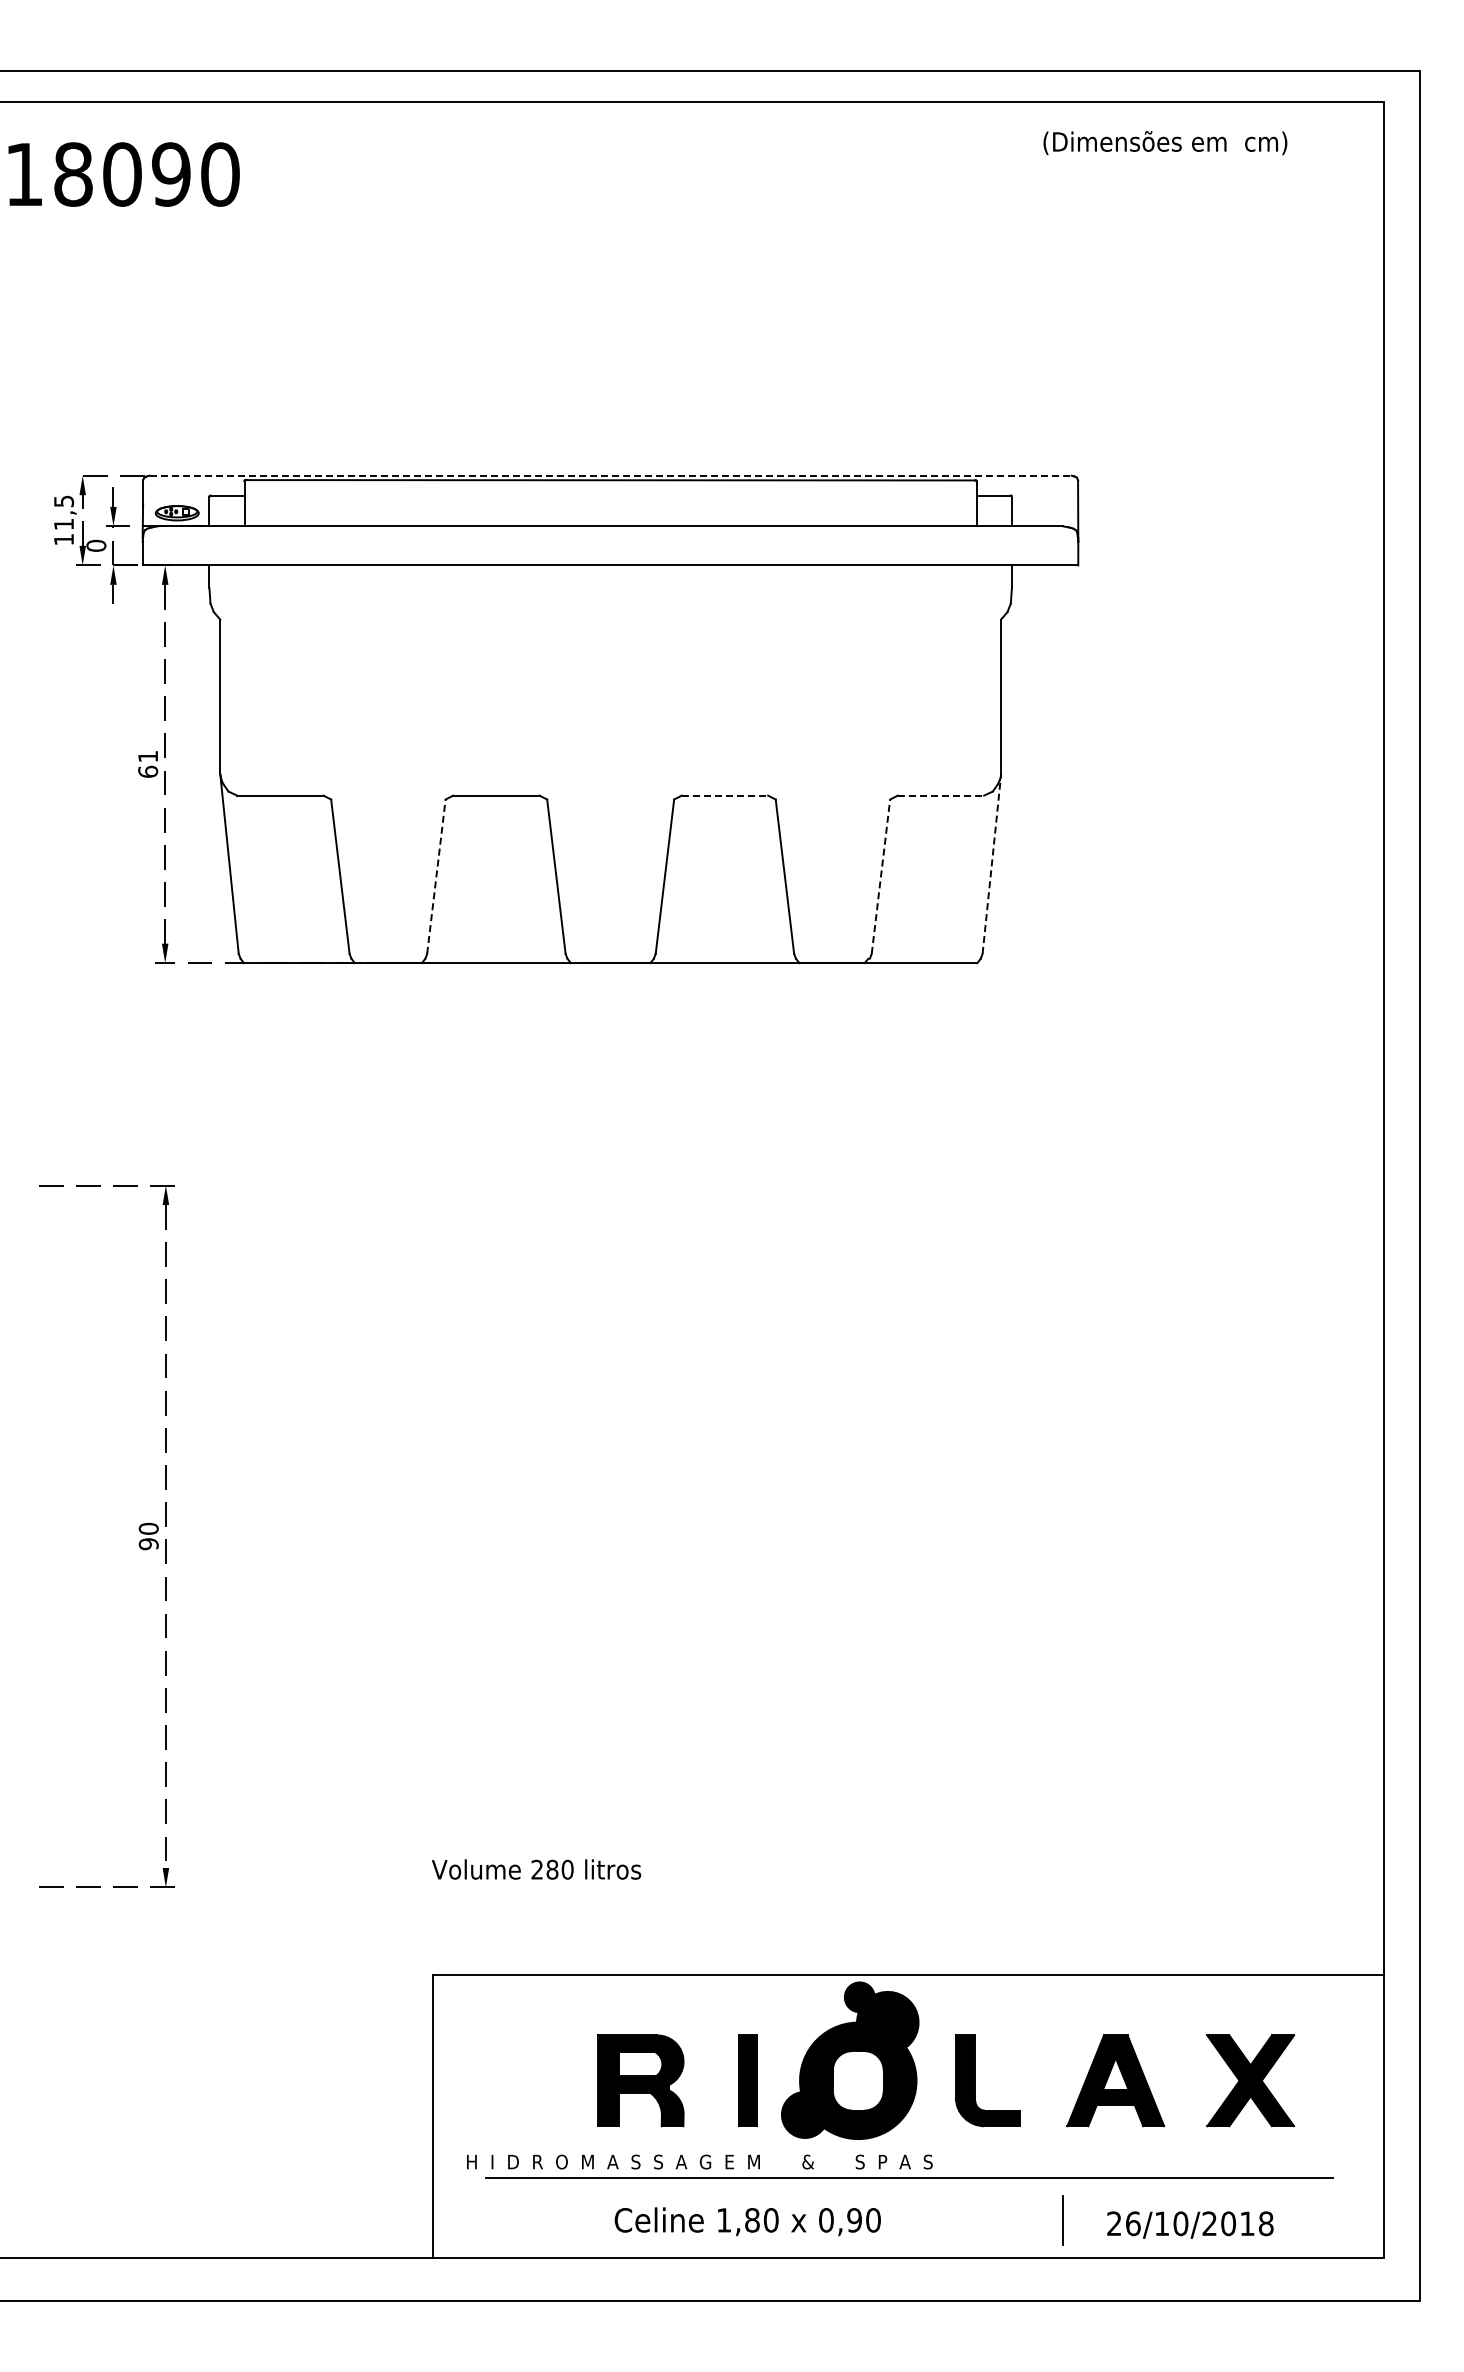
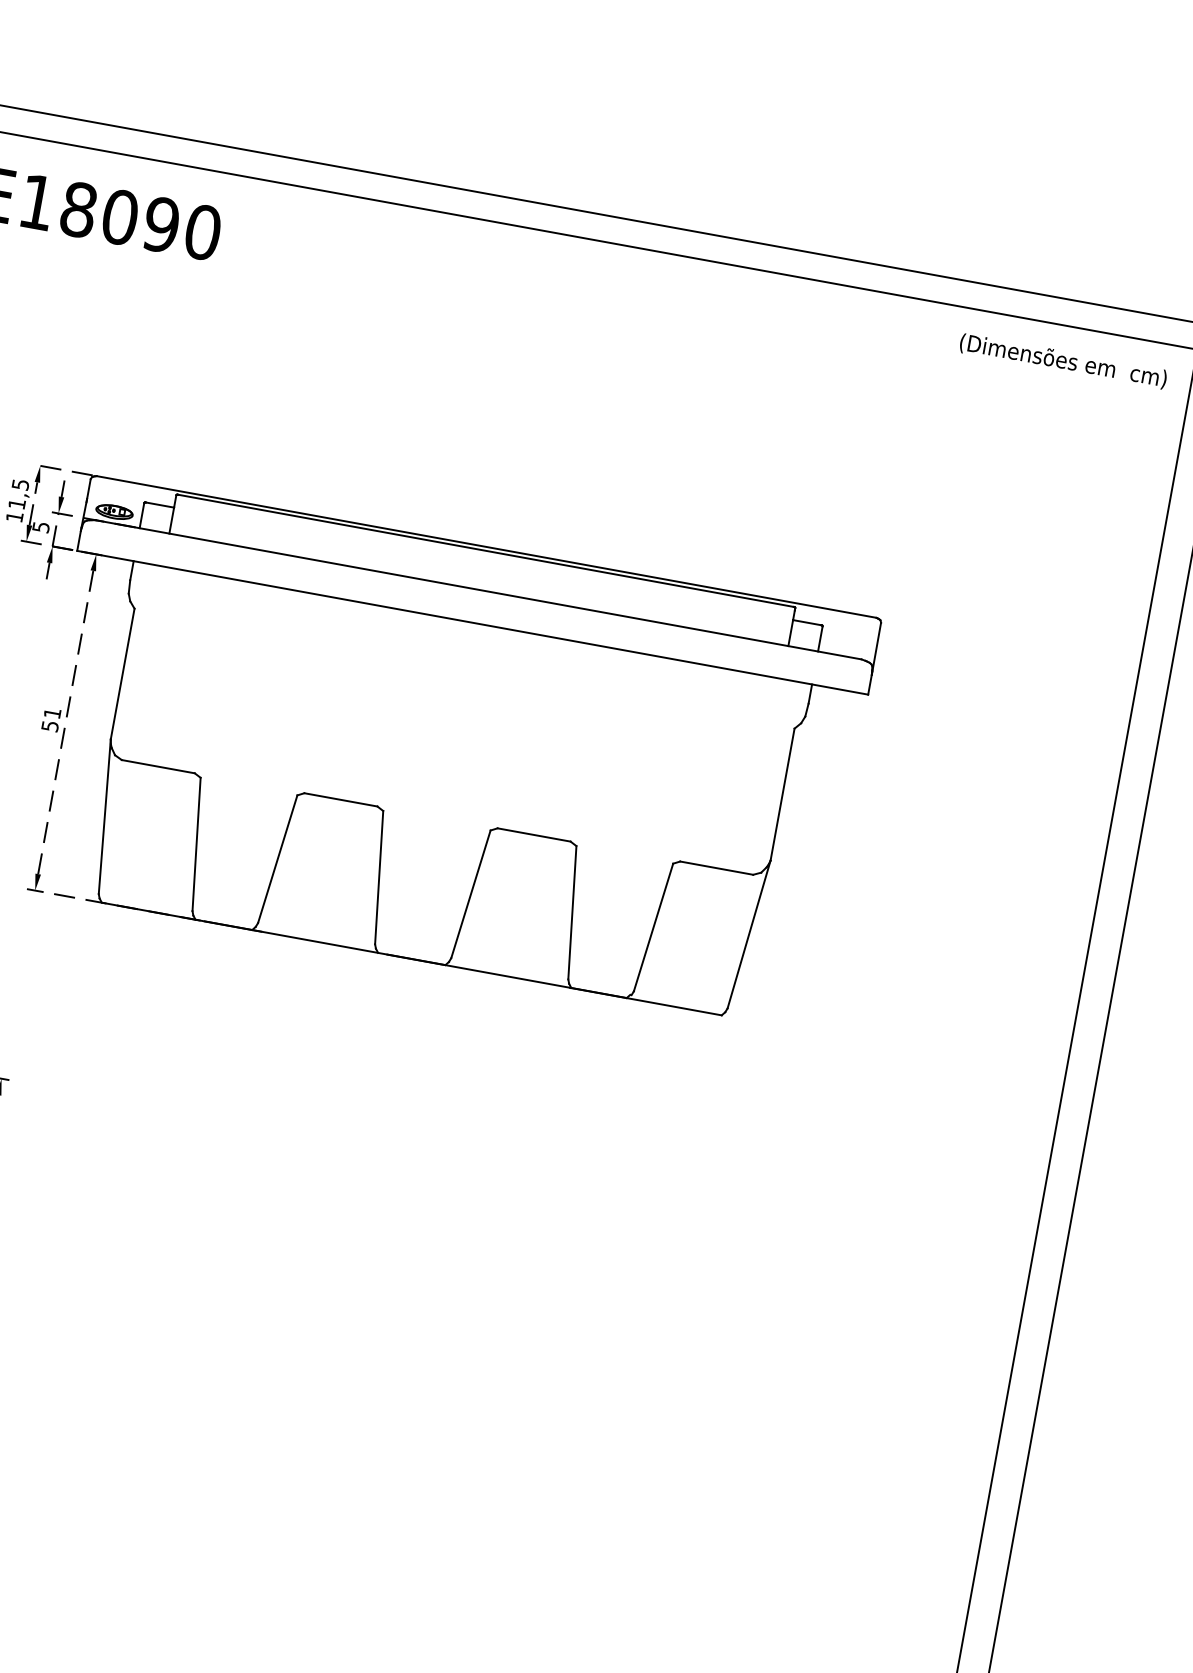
text: (1165, 143) -> (1063, 361), moved
line: (611, 475) -> (487, 546), dashed -> solid
text: (96, 545) -> (41, 526), 0 -> 5
text: (148, 771) -> (50, 726), 61 -> 51
line: (725, 795) -> (534, 834), dashed -> solid
line: (941, 795) -> (717, 868), dashed -> solid
line: (991, 864) -> (748, 934), dashed -> solid
line: (436, 876) -> (277, 859), dashed -> solid
line: (880, 876) -> (653, 927), dashed -> solid

